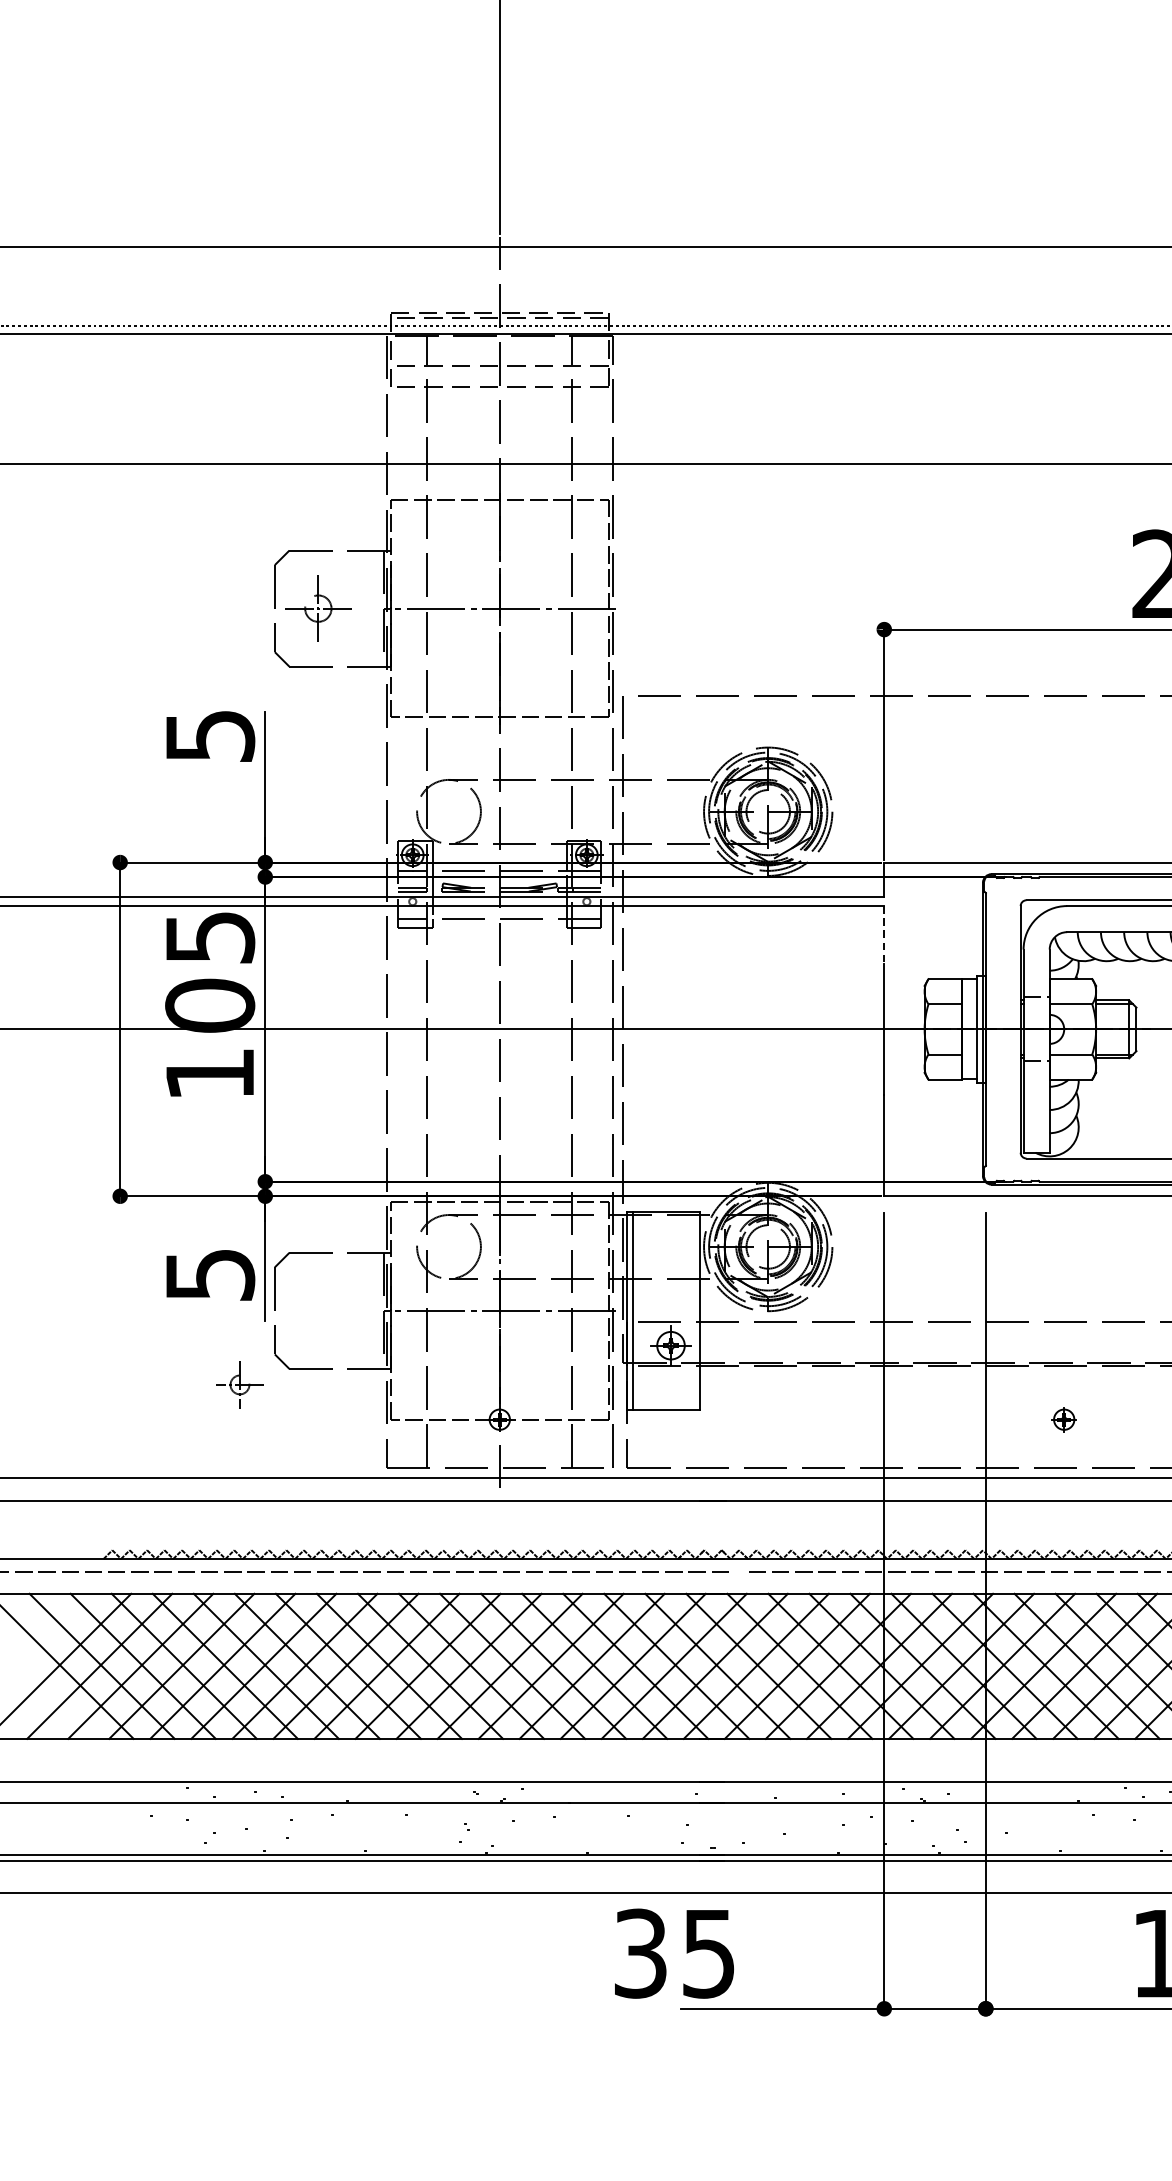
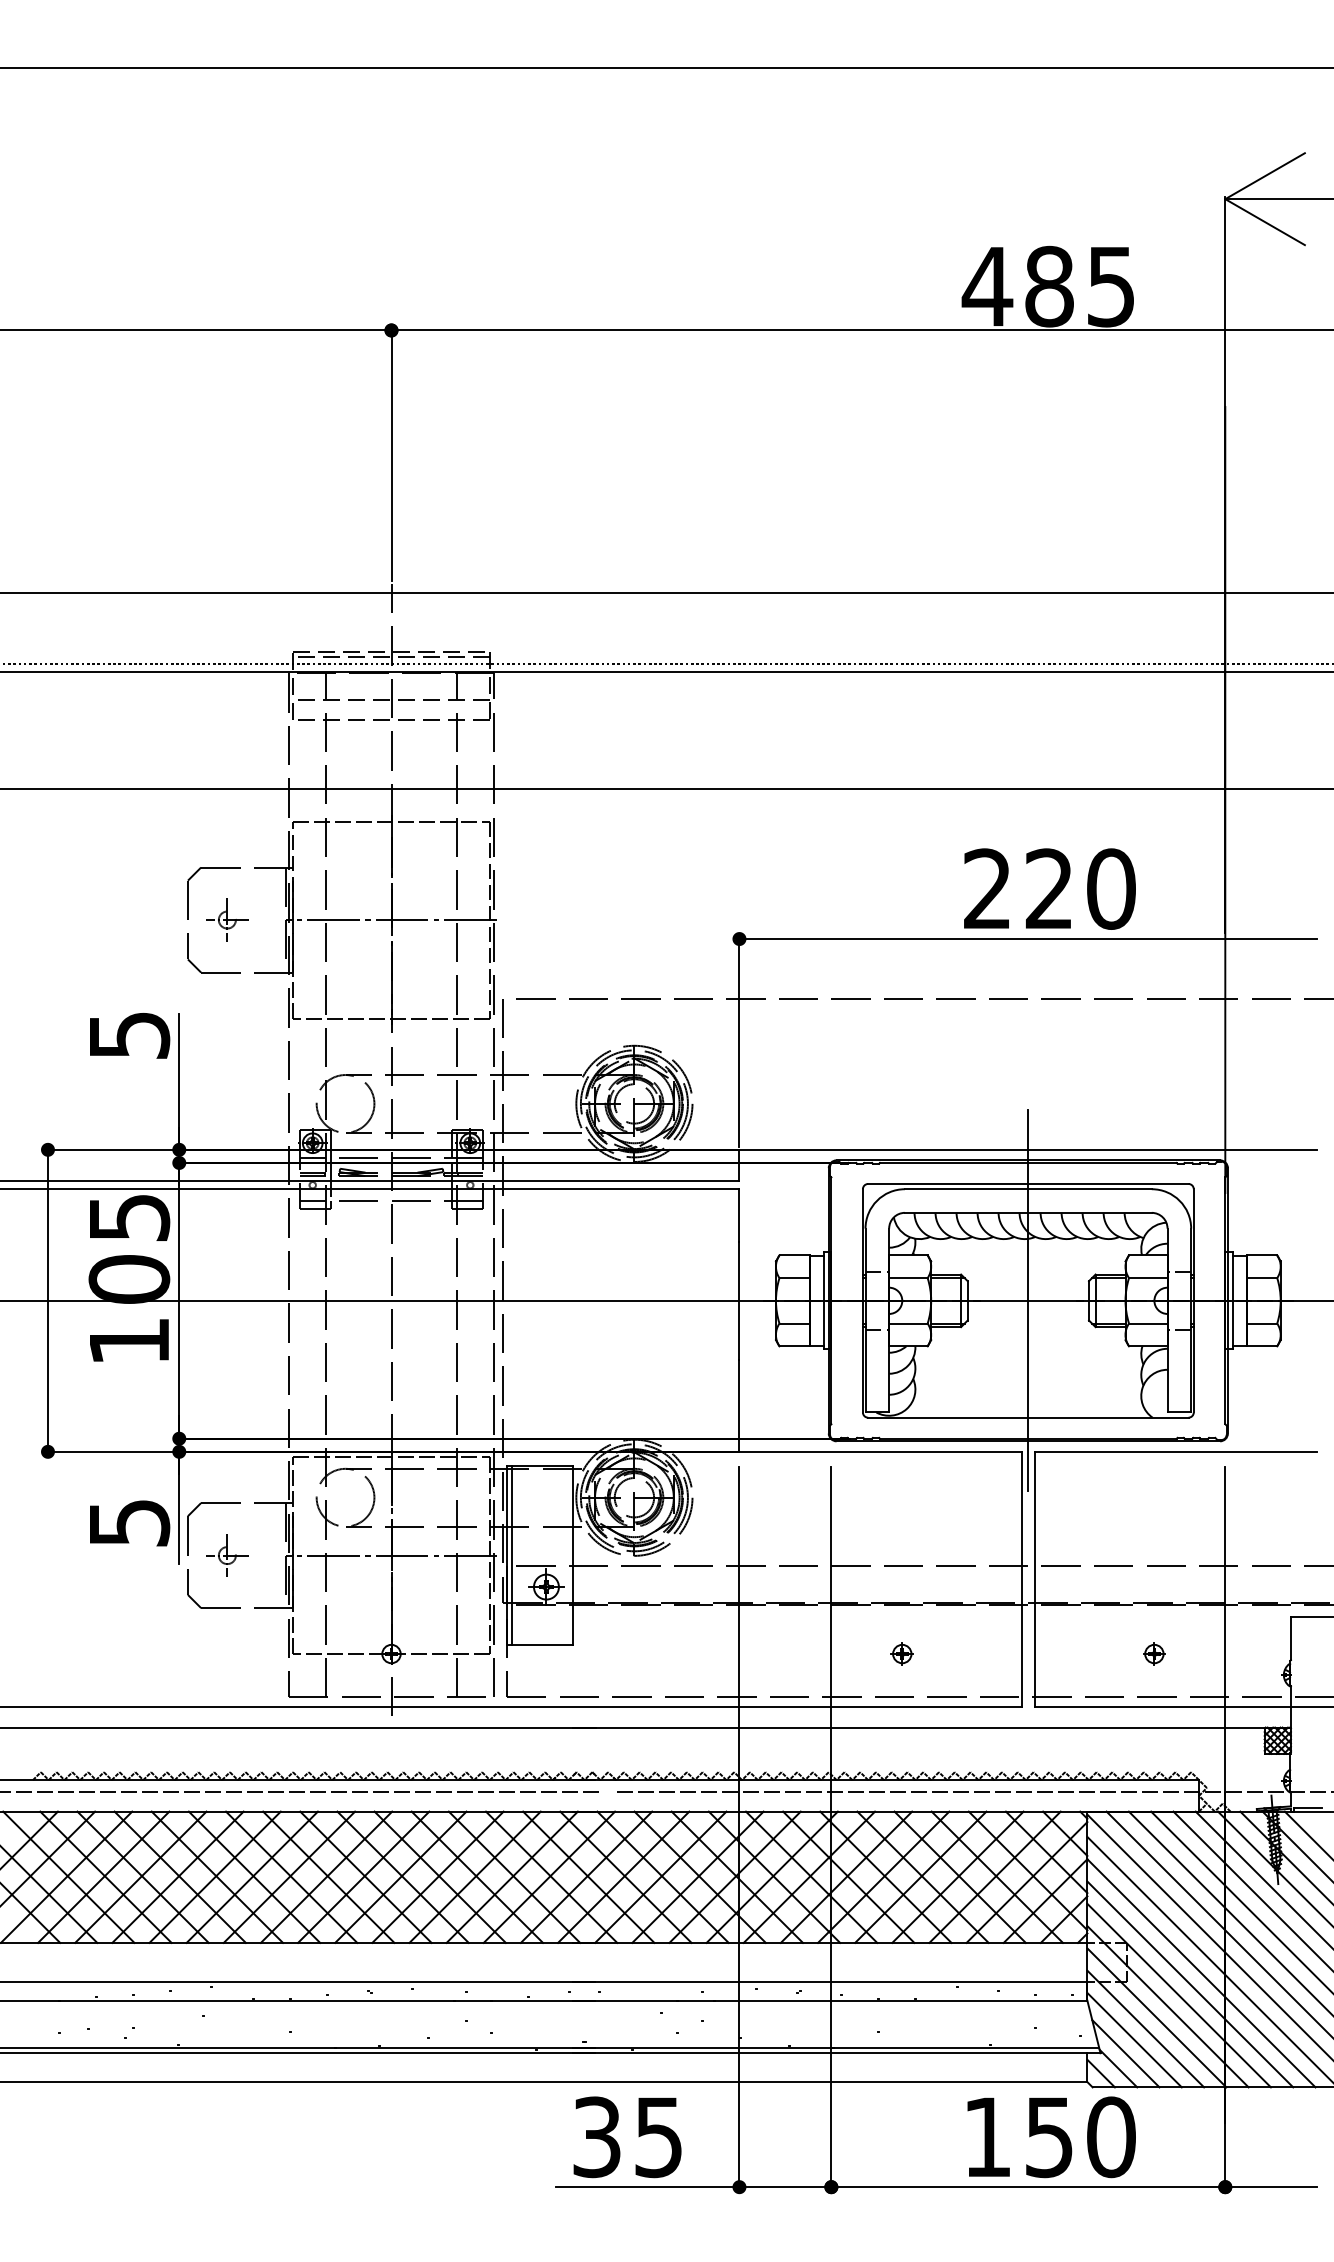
part: (318, 608) -> (227, 919), size x0.71
line: (884, 935) -> (739, 1215), dashed -> solid
part: (240, 1384) -> (227, 1555), moved
text: (674, 1953) -> (627, 2137), moved

